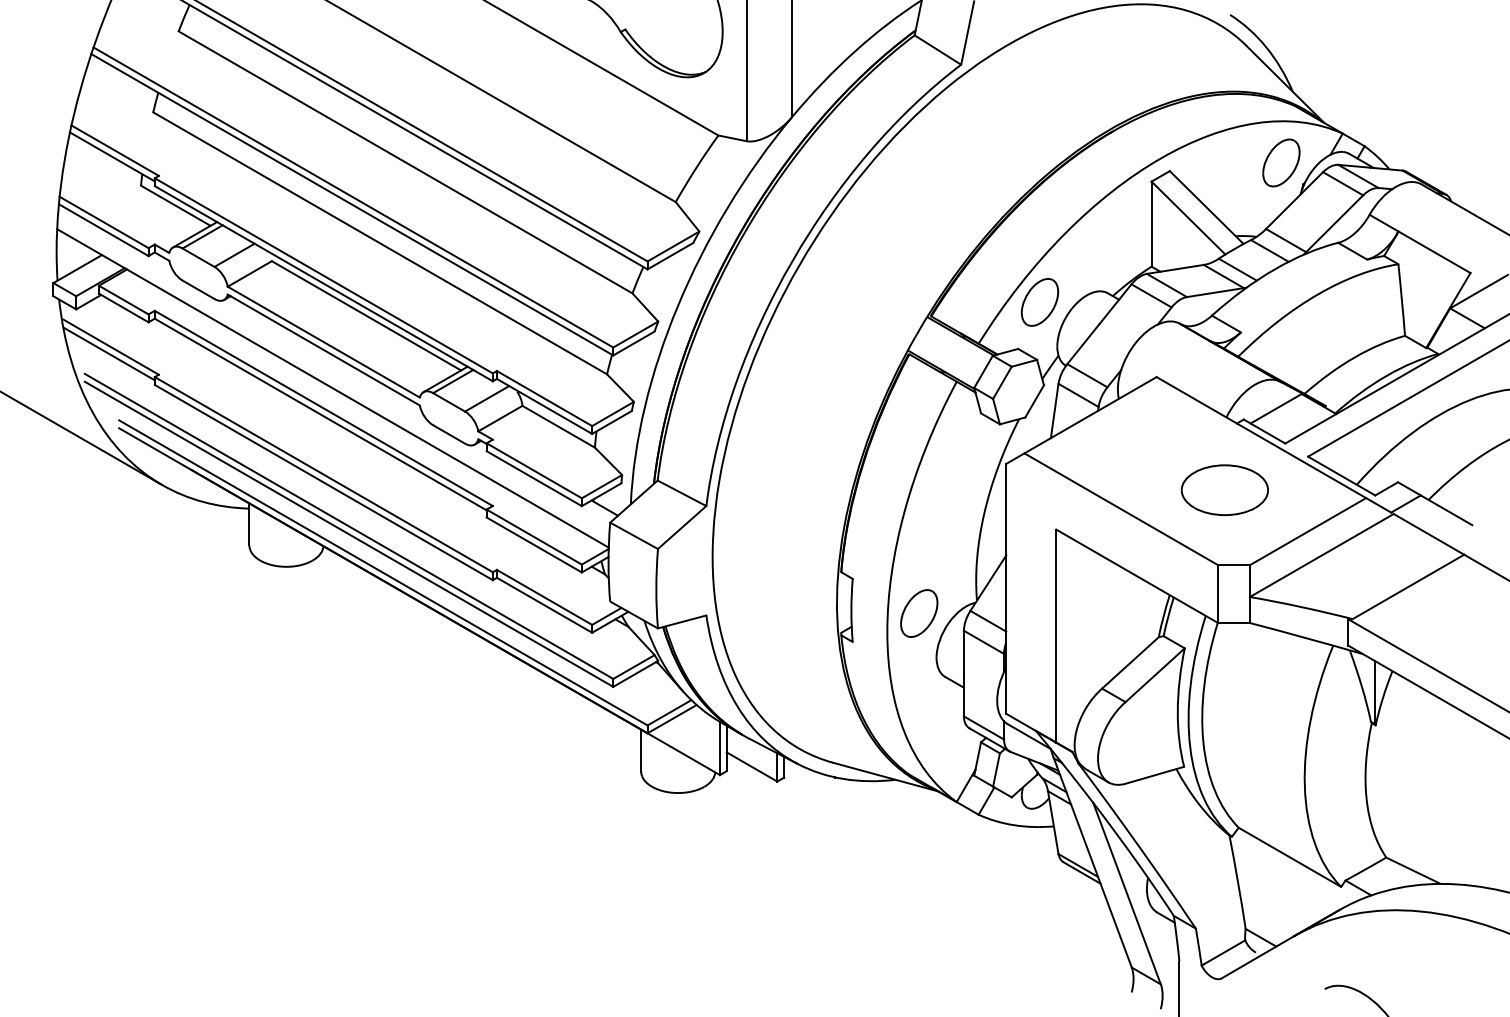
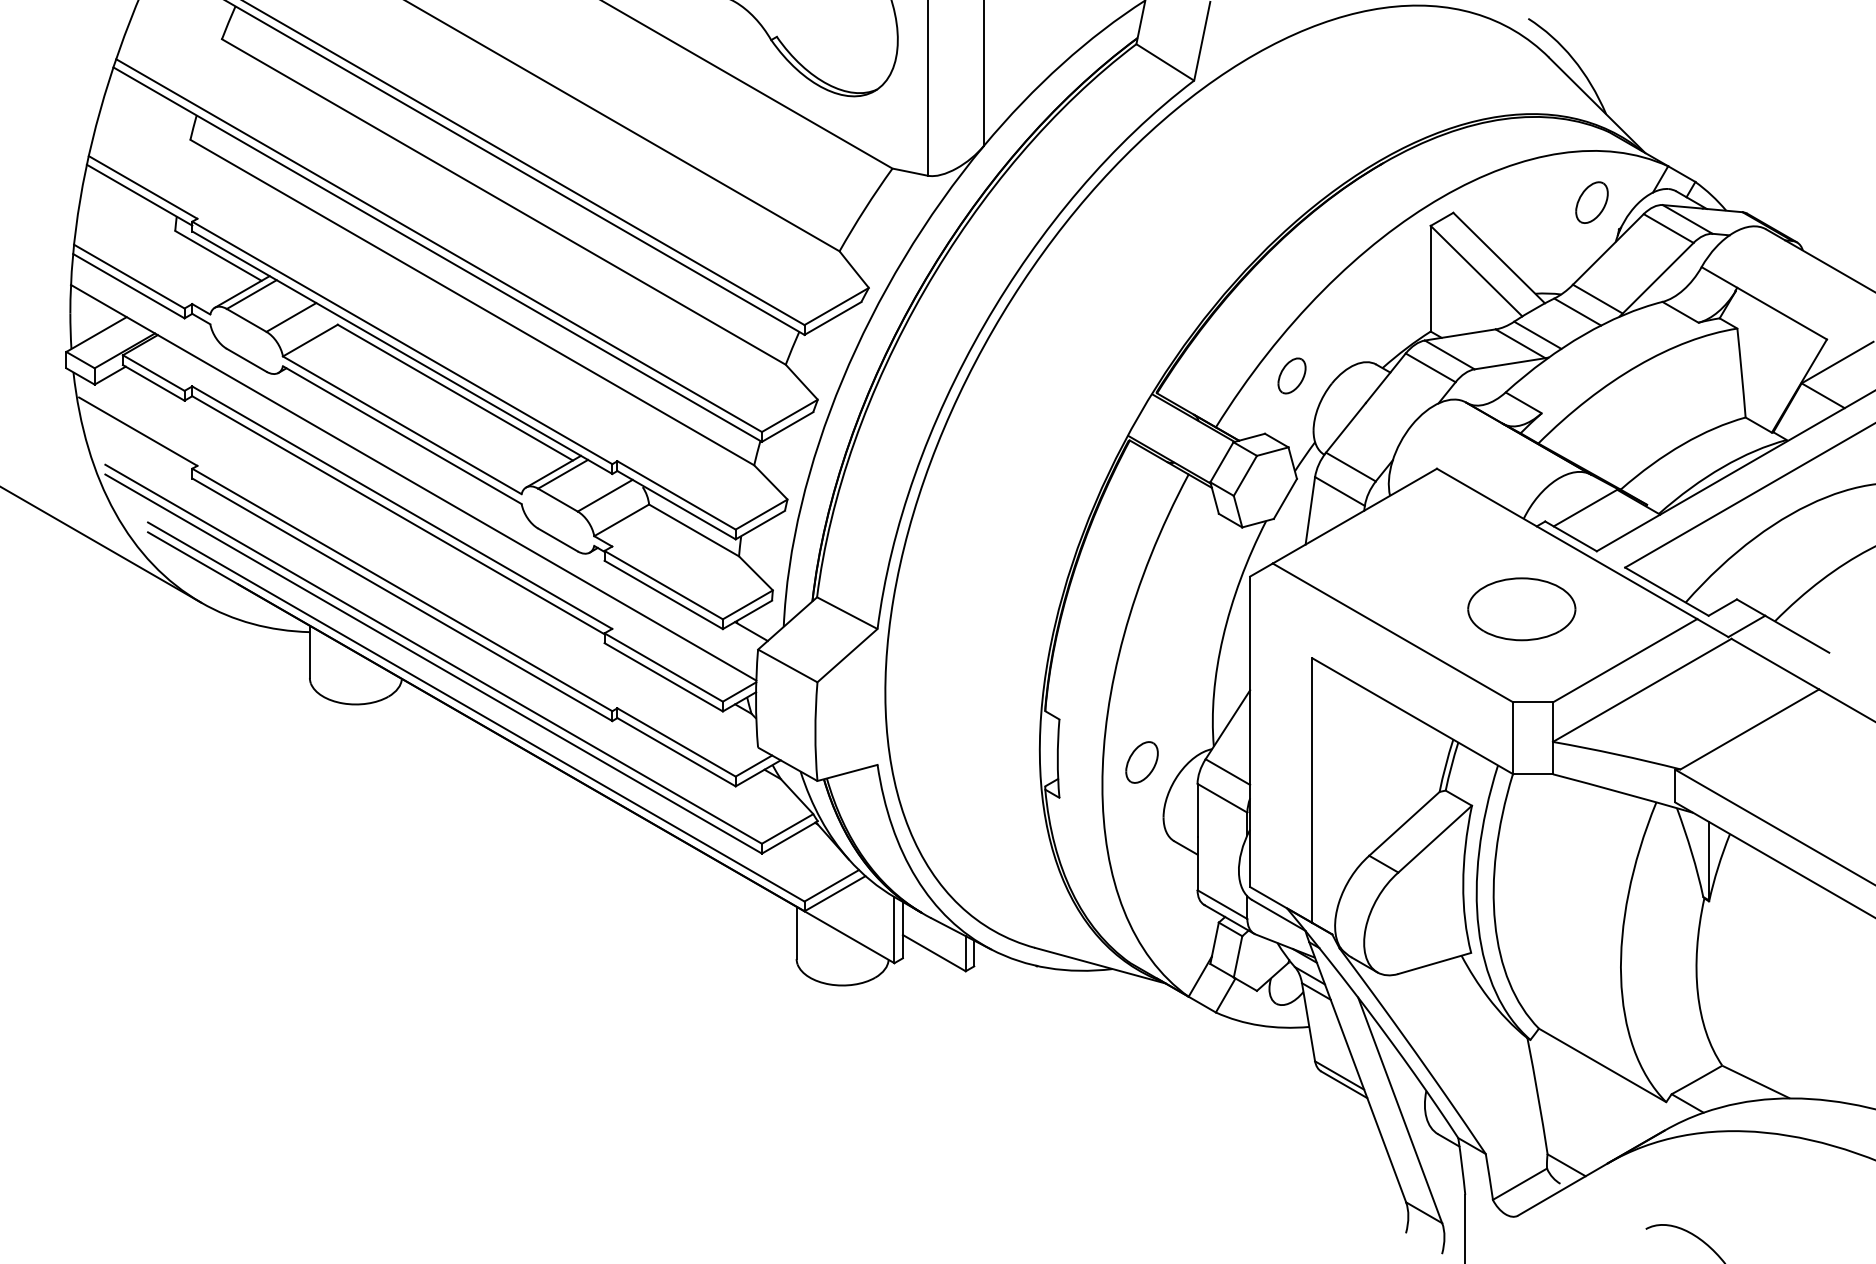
part: (1281, 162) -> (1591, 202), size x0.7
part: (1039, 302) -> (1291, 375), size x0.6
line: (109, 353) -> (135, 439), removed
part: (918, 613) -> (1141, 762), size x0.7

